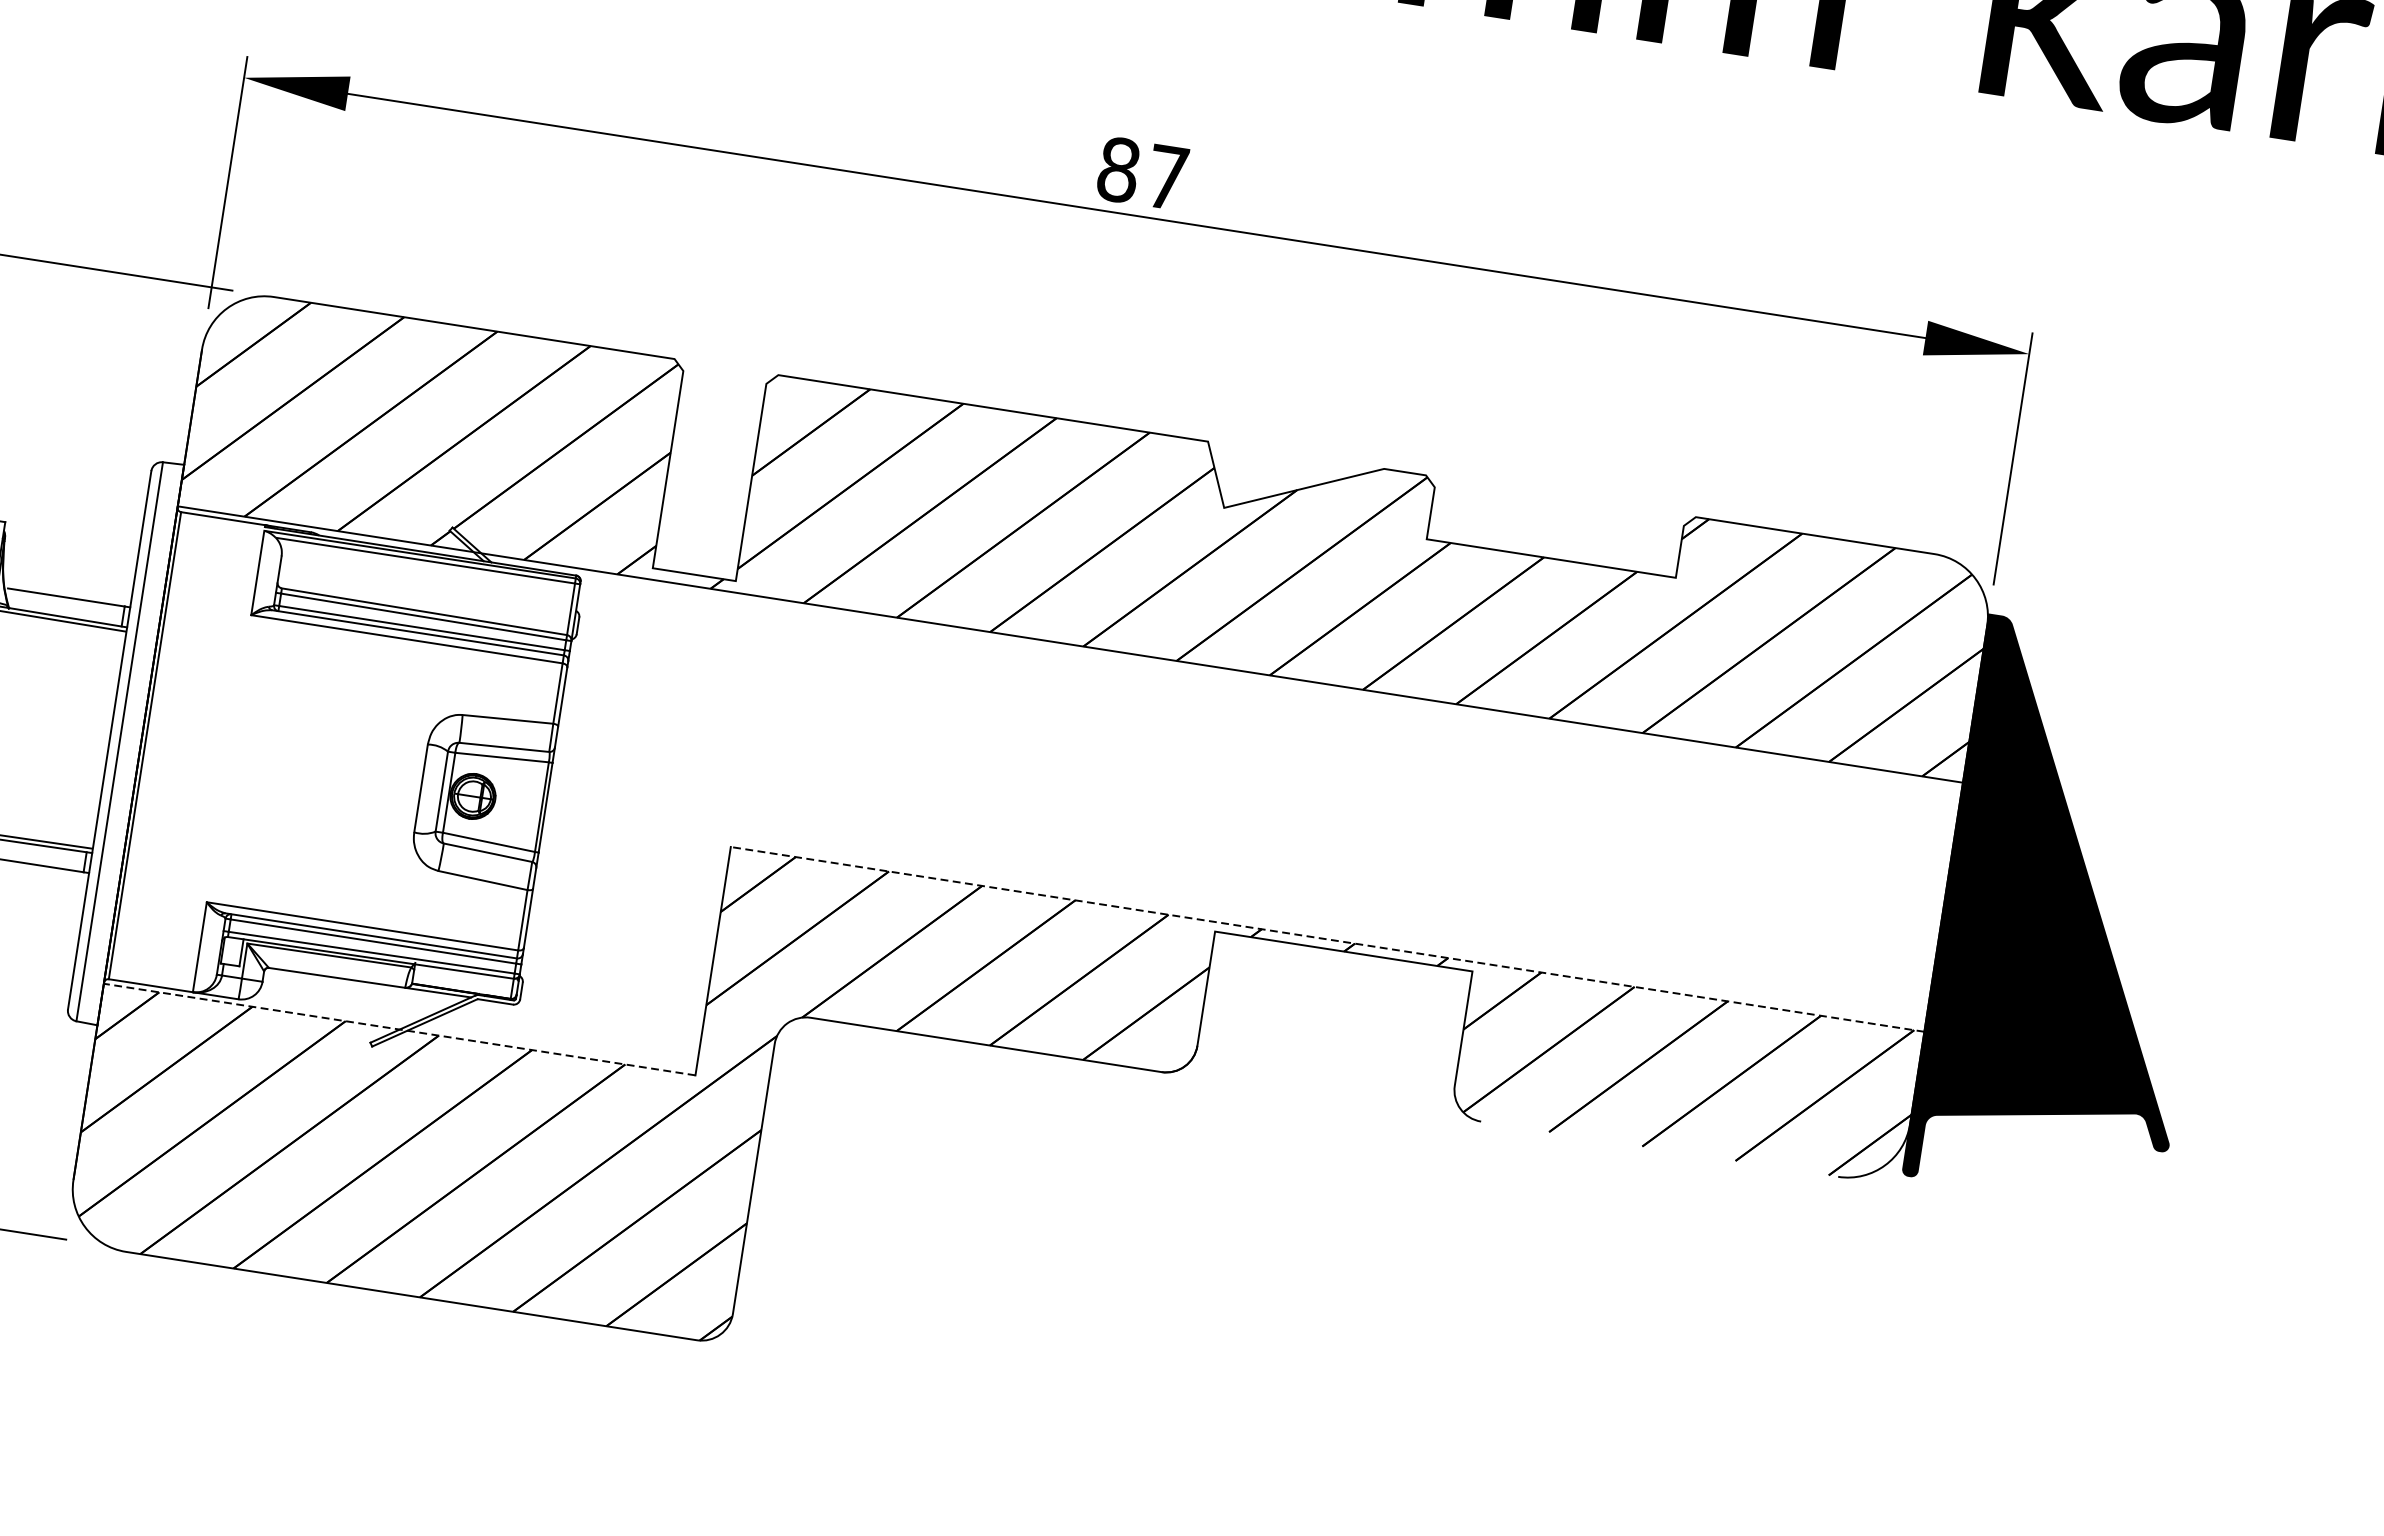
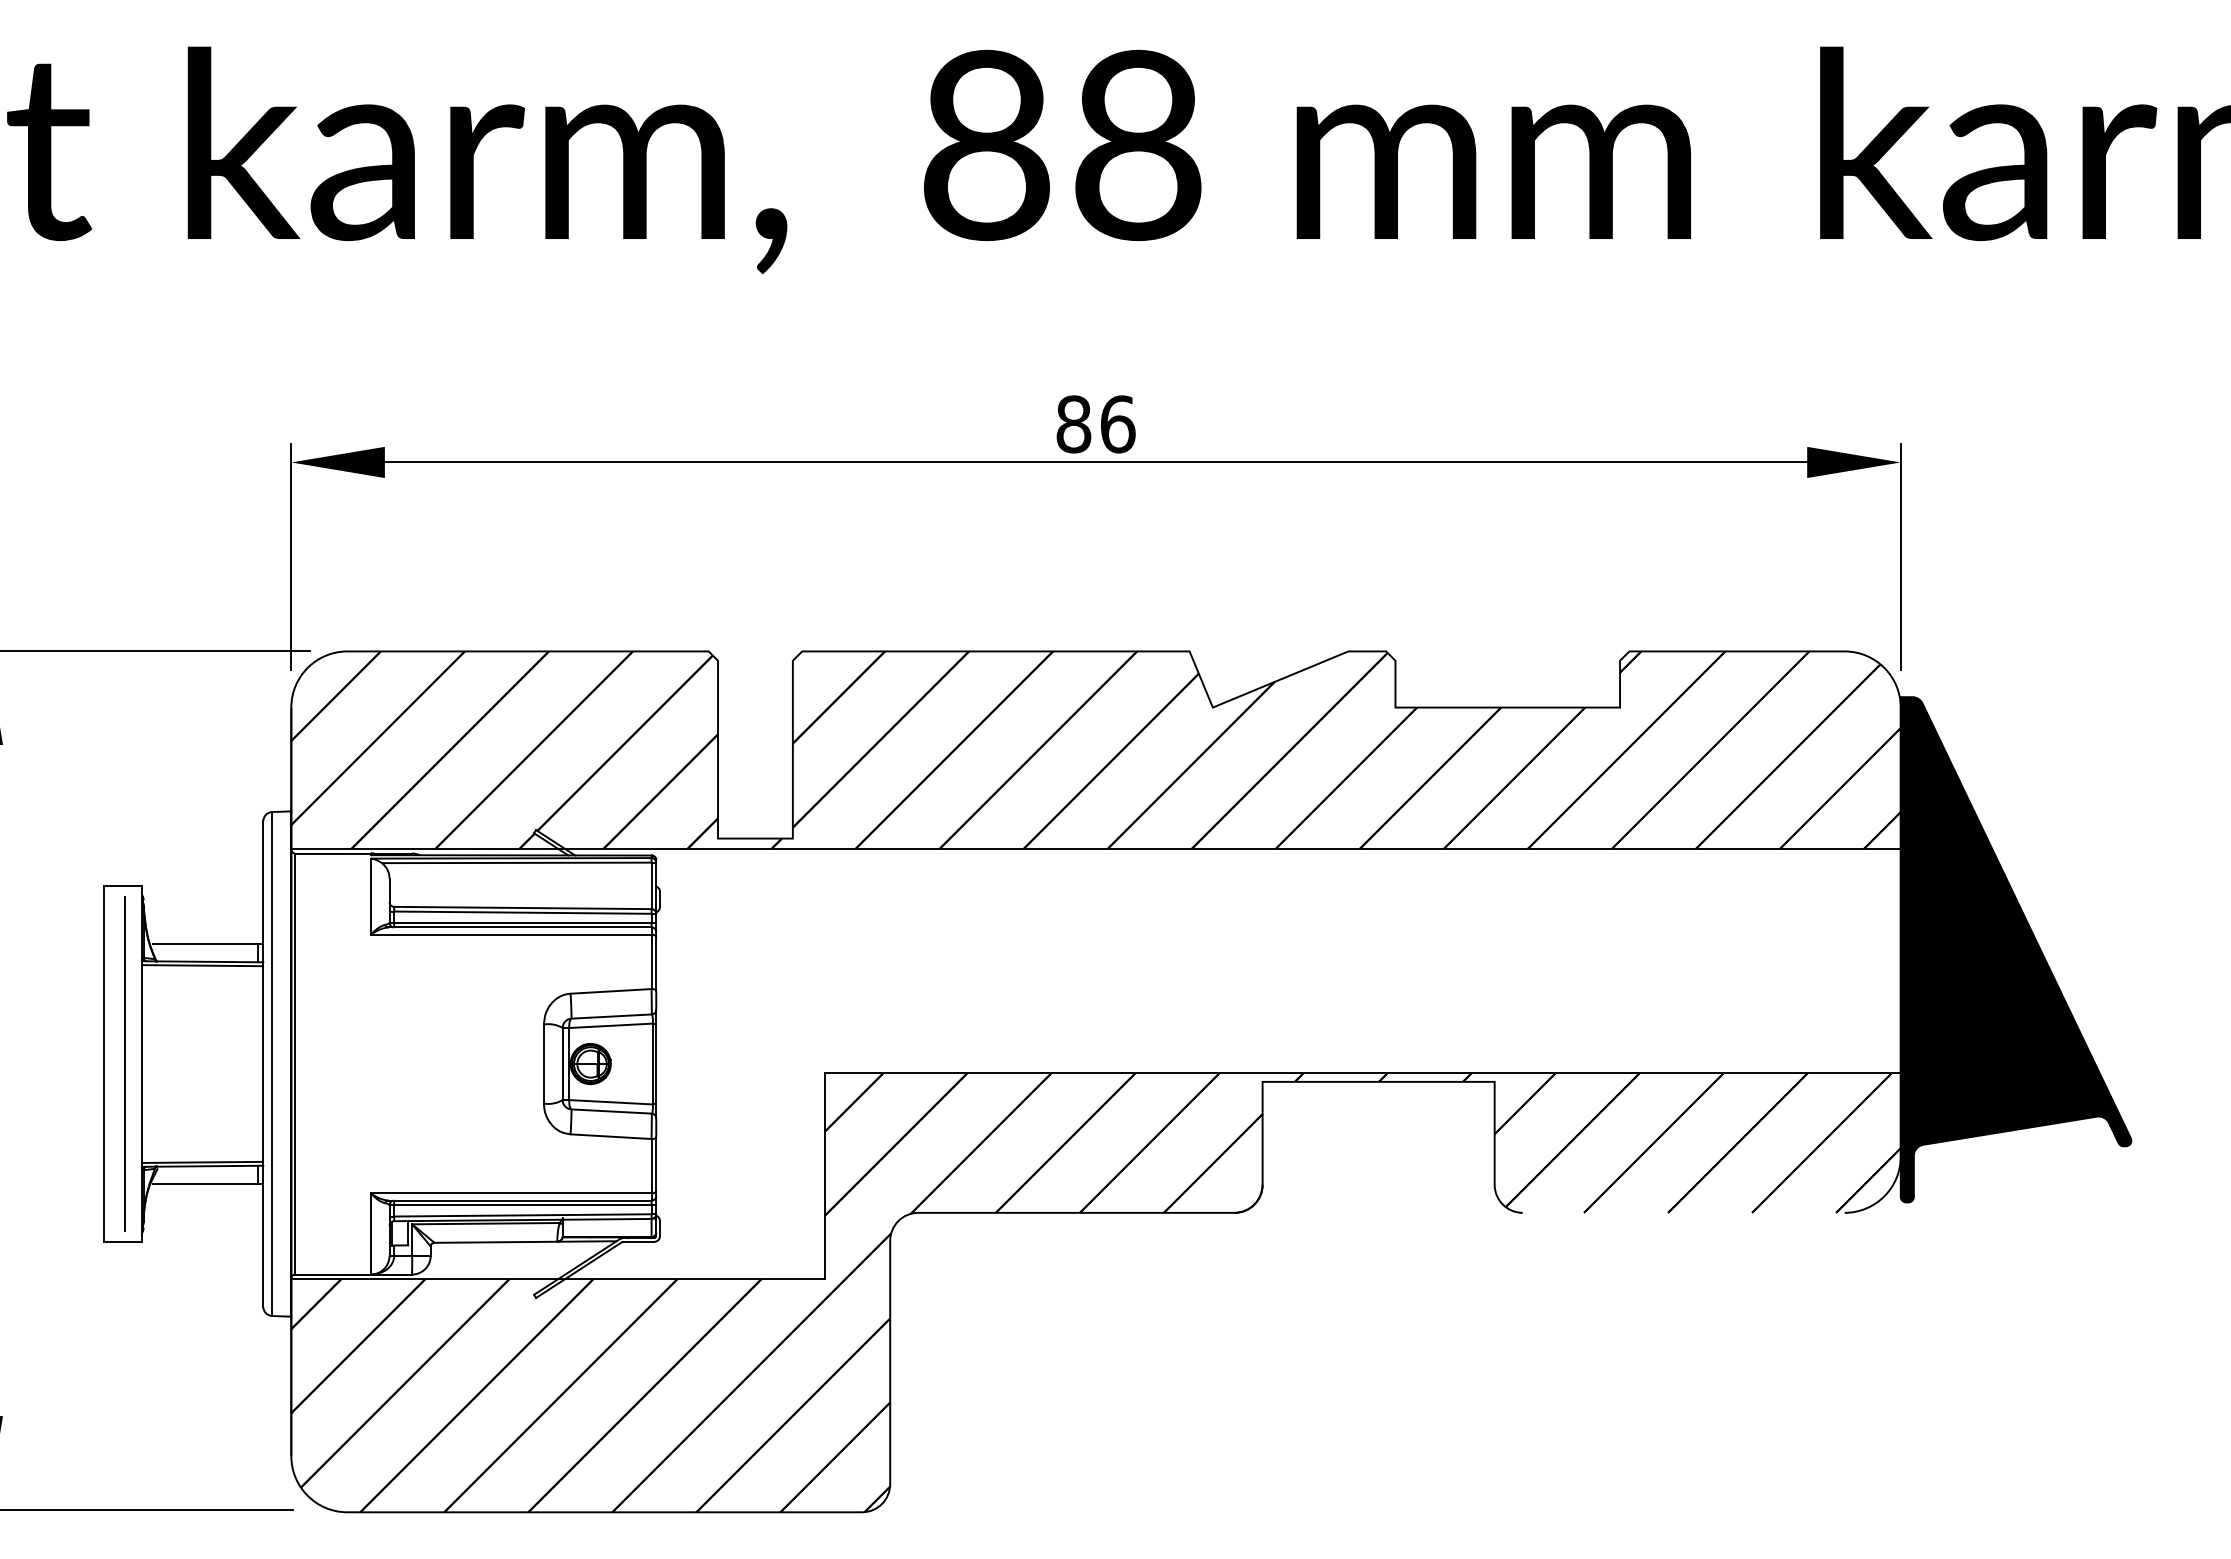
text: (1168, 177) -> (1118, 424), 87 -> 86
line: (1327, 939) -> (1362, 1073), dashed -> solid
line: (400, 1029) -> (558, 1279), dashed -> solid

